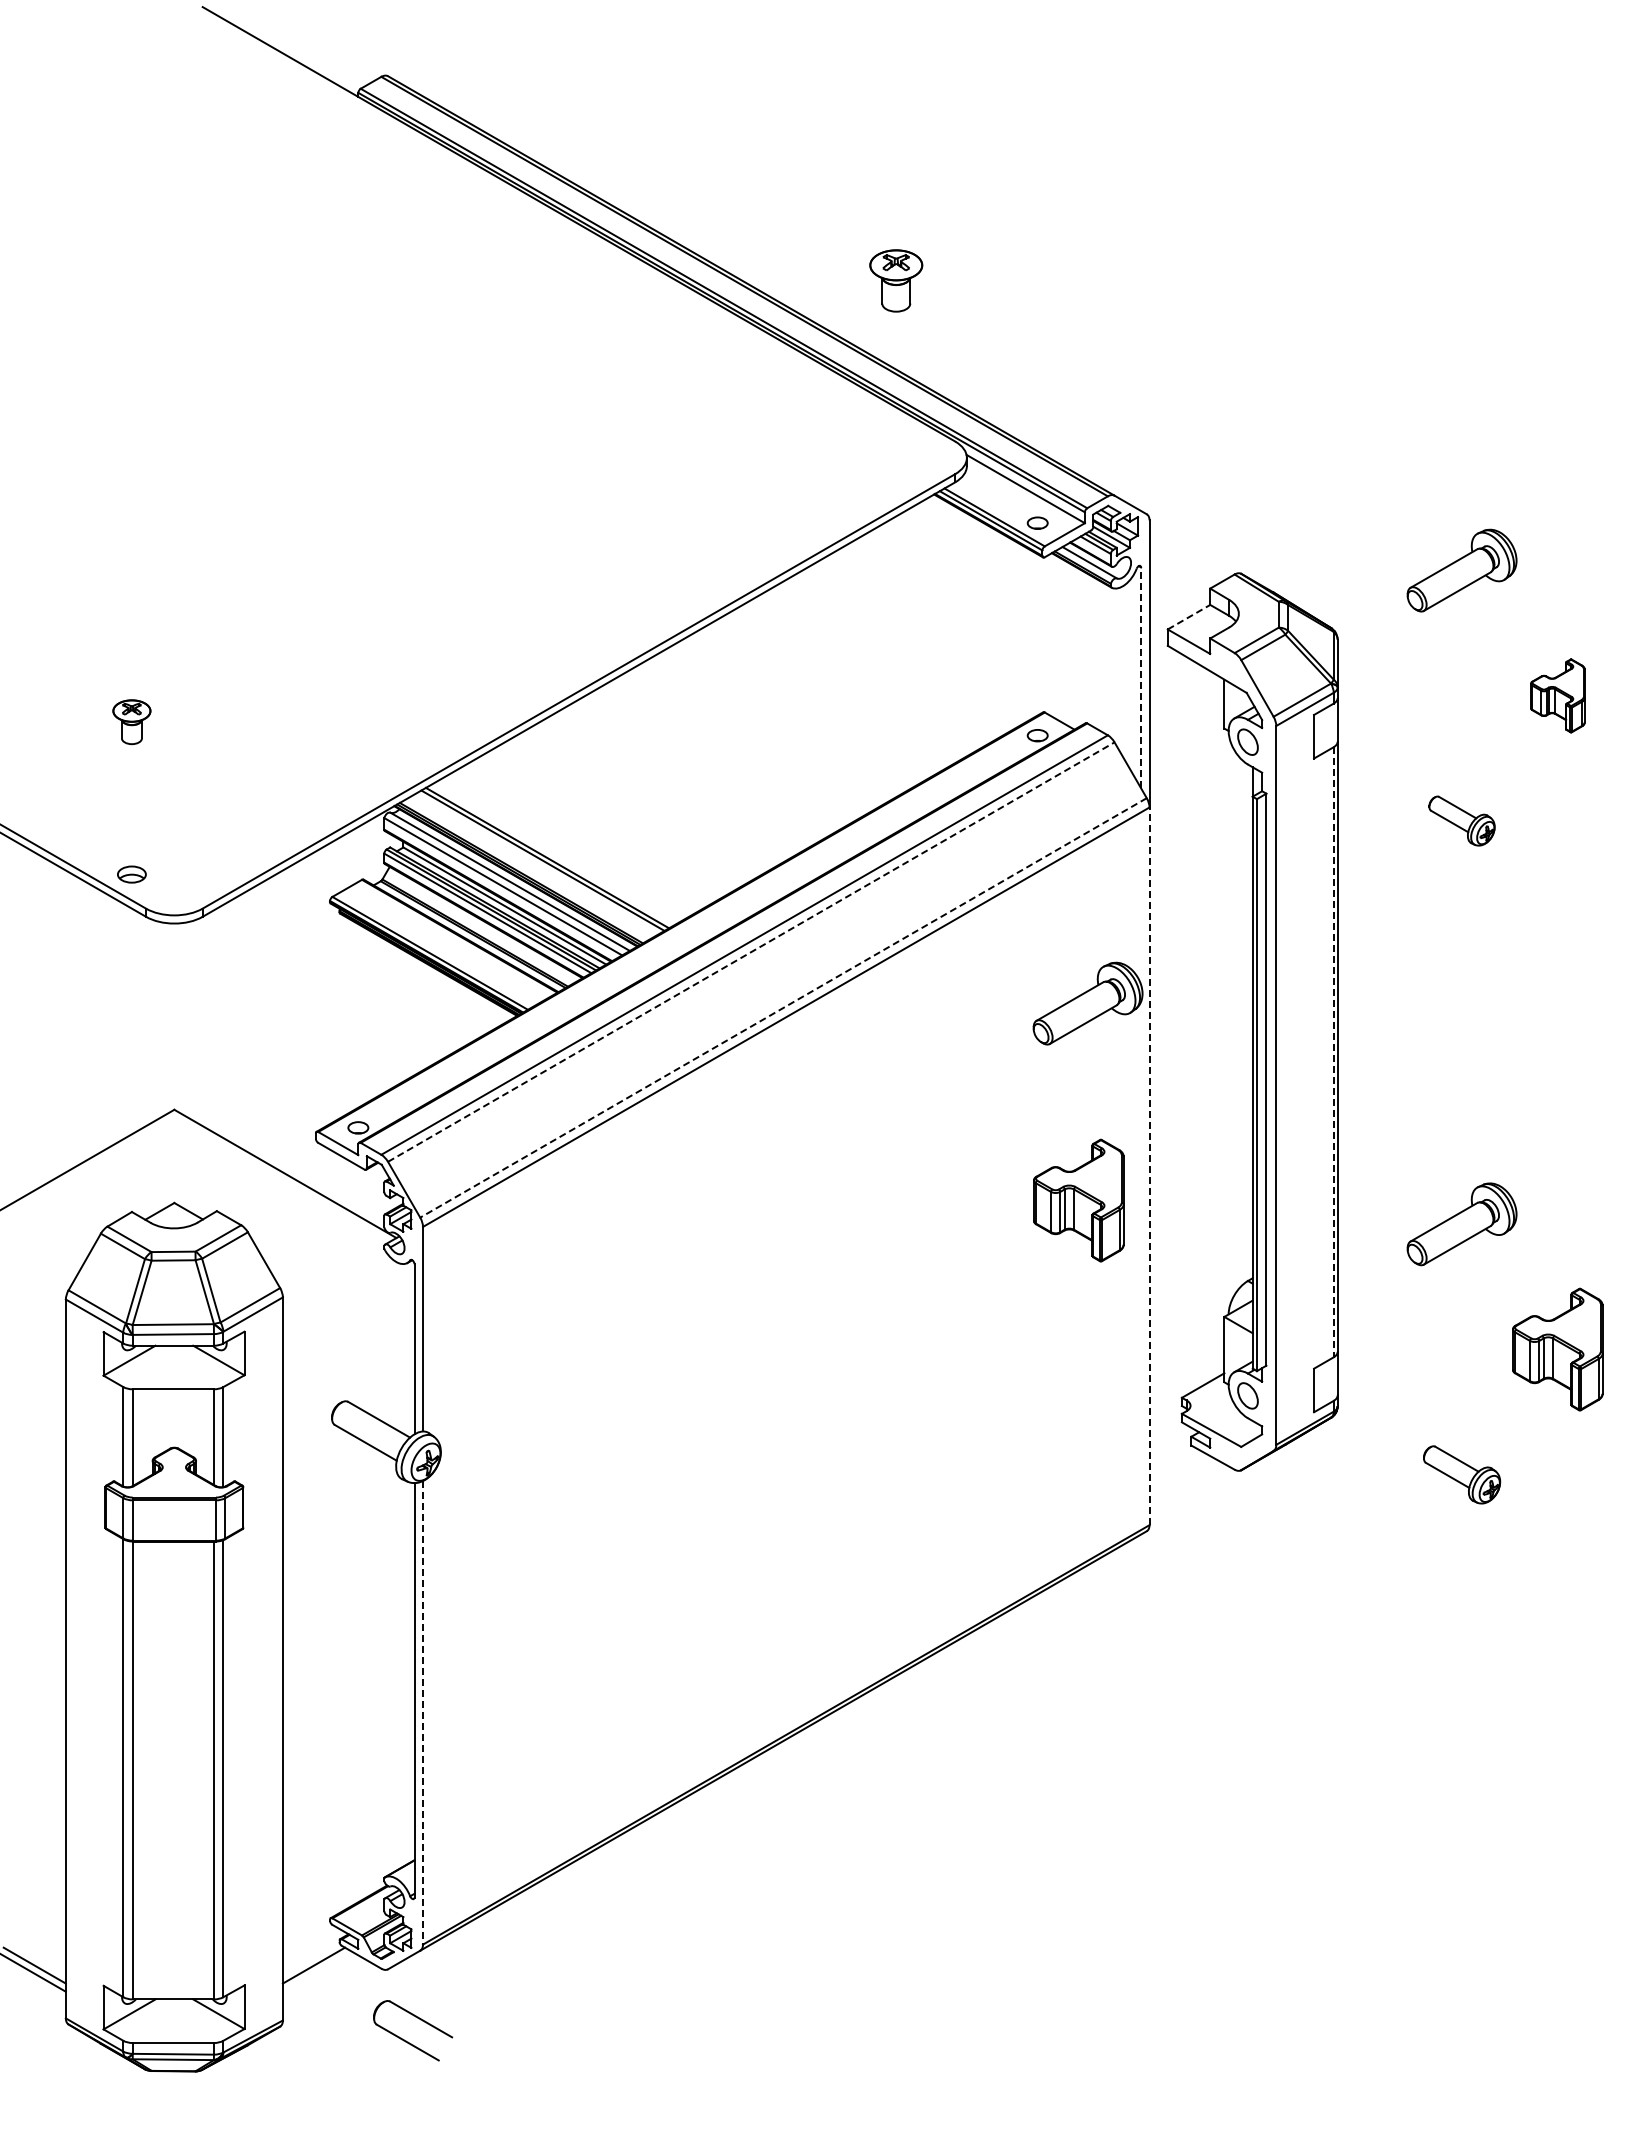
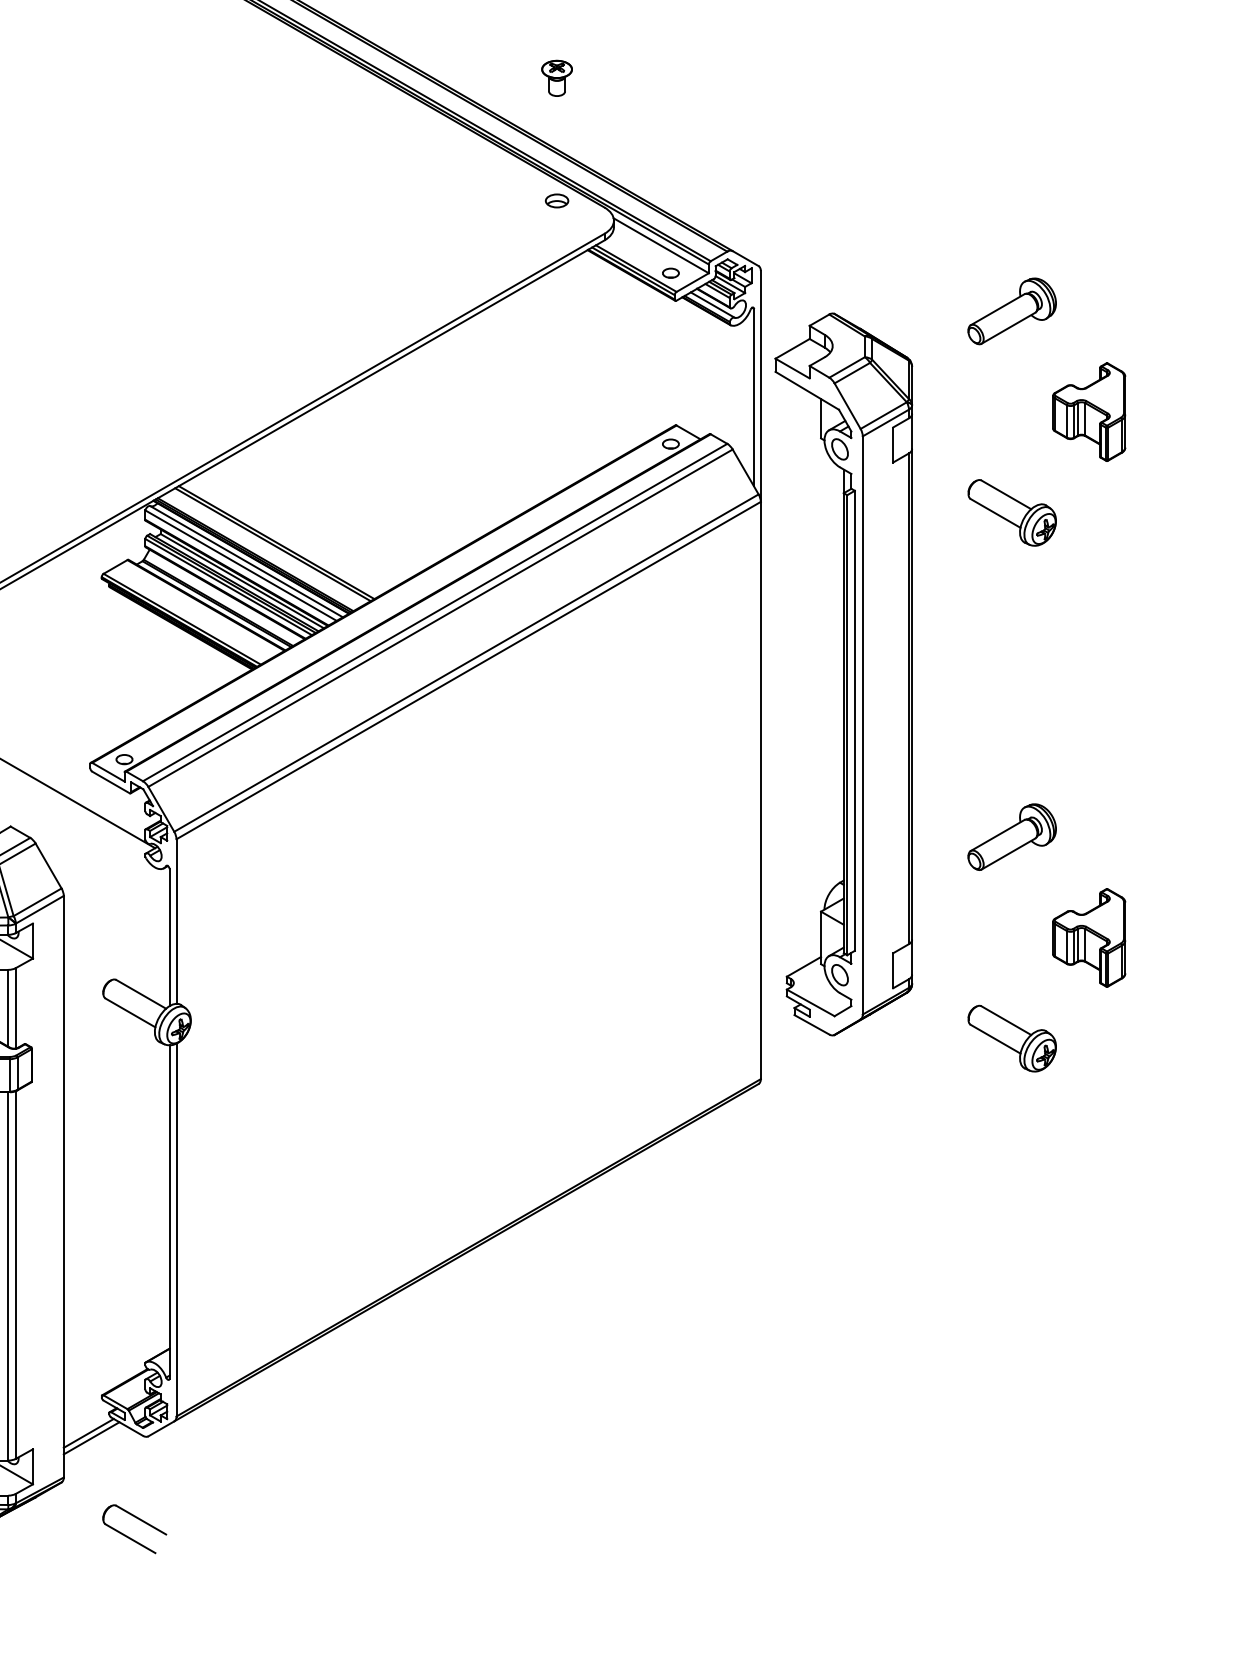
part: (895, 280) -> (556, 78), size x0.71
part: (896, 433) -> (557, 201), added
line: (1189, 617) -> (792, 349), dashed -> solid
line: (1141, 677) -> (754, 397), dashed -> solid
part: (1557, 695) -> (1088, 411), size x1.67
part: (1461, 820) -> (1011, 512), size x1.67
line: (751, 951) -> (440, 617), dashed -> solid
part: (1087, 1003) -> (710, 659), removed
line: (783, 1008) -> (466, 663), dashed -> solid
line: (1333, 1052) -> (908, 698), dashed -> solid
line: (1149, 1166) -> (760, 790), dashed -> solid
part: (1078, 1200) -> (703, 818), removed
part: (1461, 1474) -> (1011, 1038), size x1.43
line: (423, 1712) -> (176, 1229), dashed -> solid
line: (317, 1971) -> (91, 1438), added
part: (408, 2041) -> (131, 1537), moved

